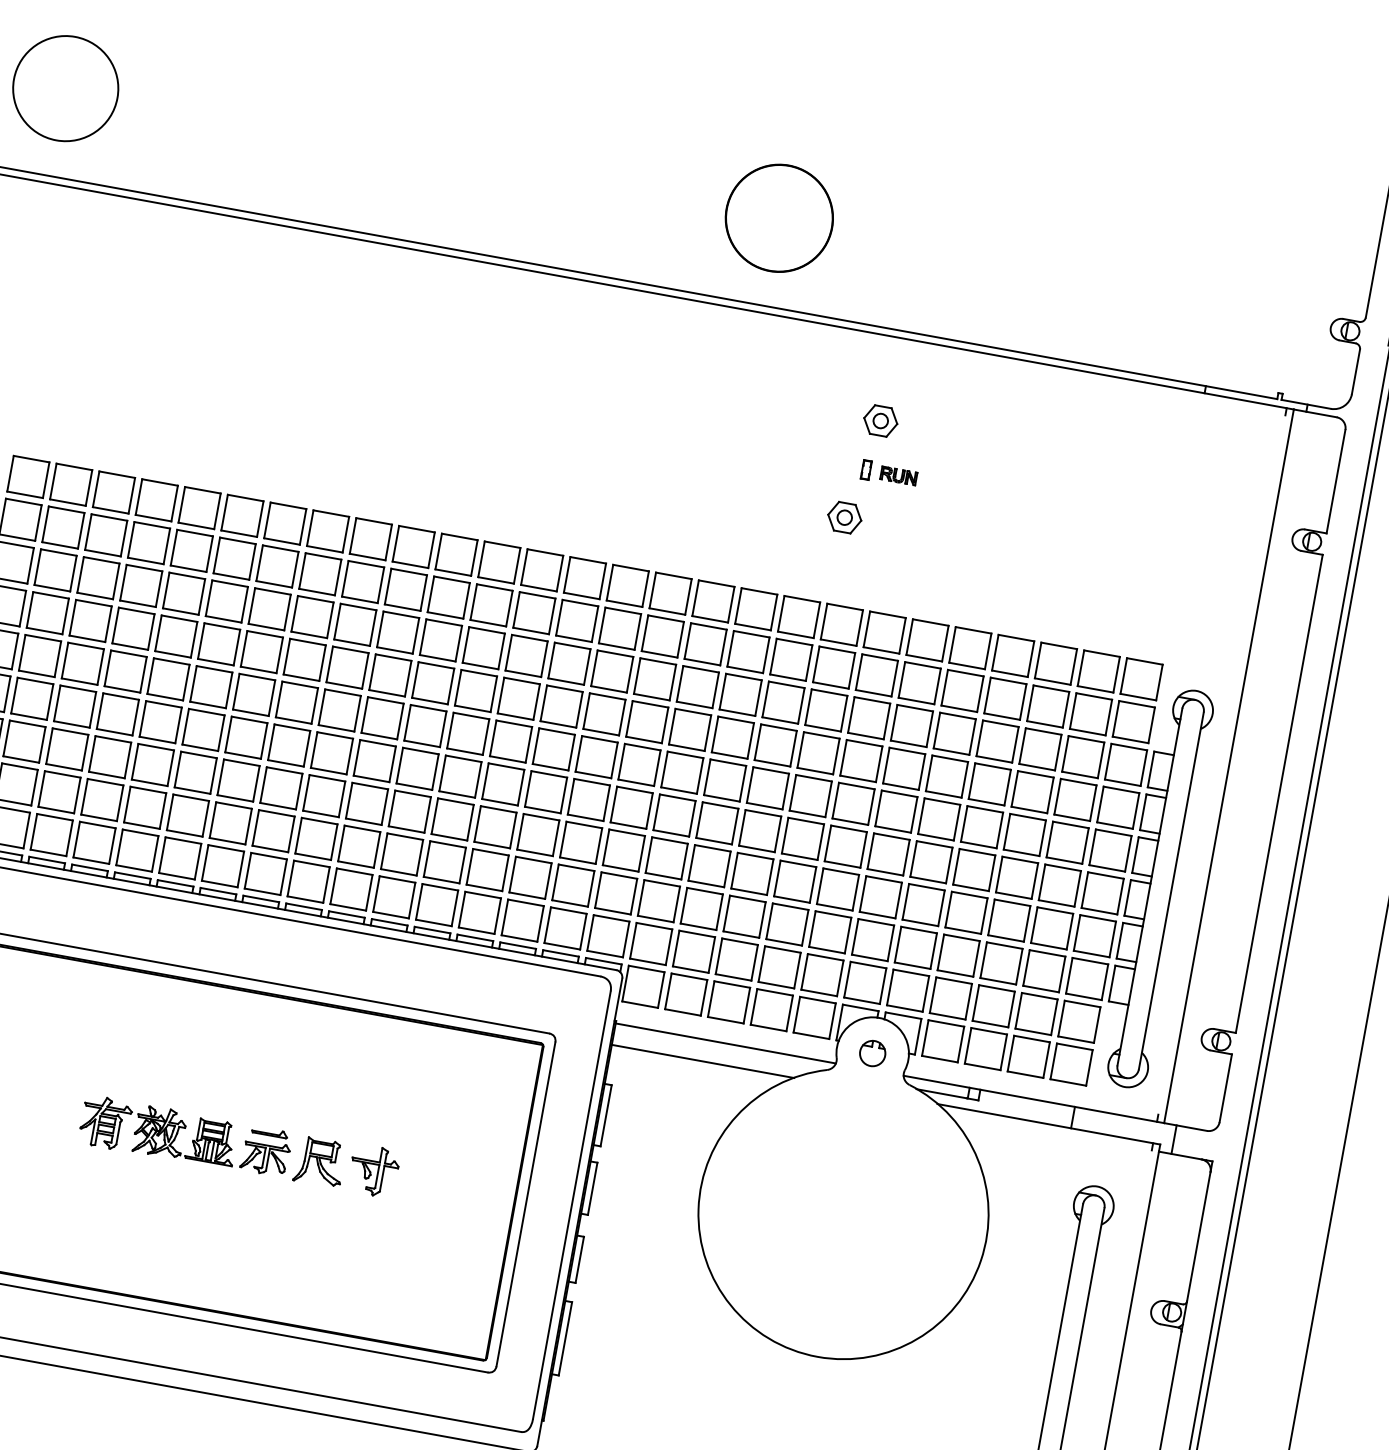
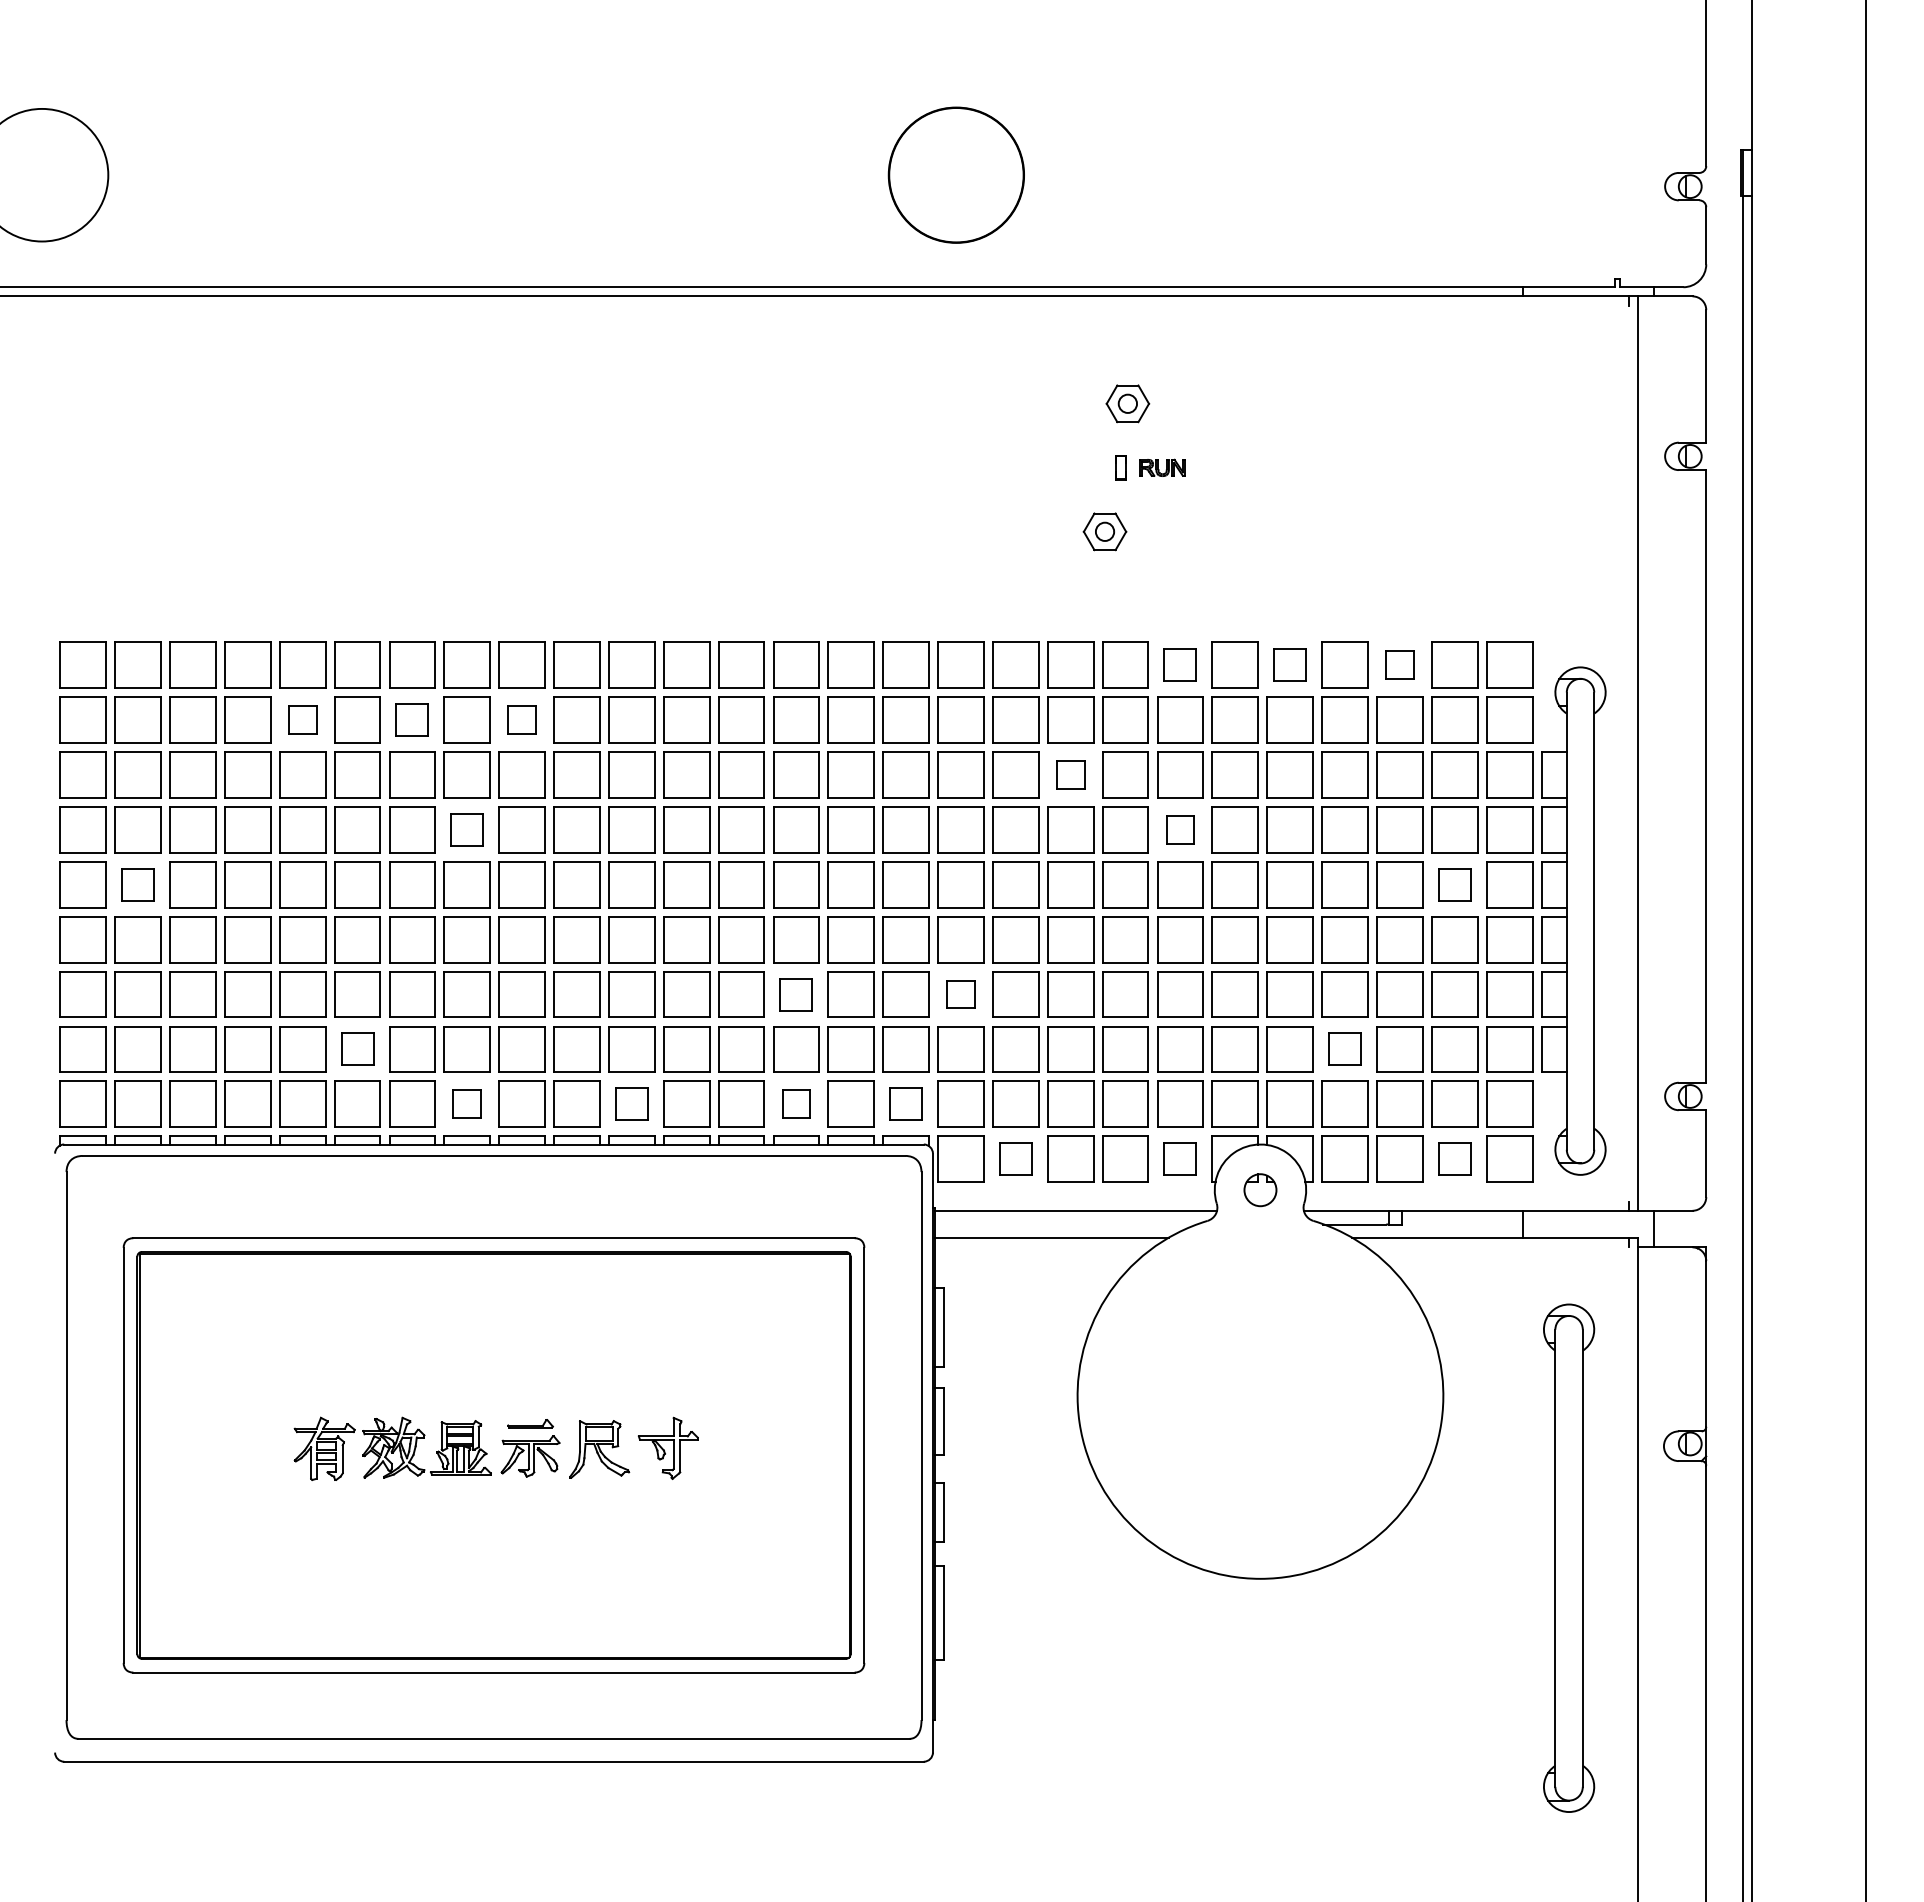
part: (191, 550) -> (302, 719), size x0.6
part: (277, 565) -> (412, 719), size x0.7
part: (362, 581) -> (521, 719), size x0.6
part: (884, 631) -> (1180, 664), size x0.7
part: (969, 647) -> (1289, 664), size x0.7
part: (39, 655) -> (137, 884), size x0.7
part: (304, 659) -> (466, 829), size x0.7
part: (1055, 663) -> (1399, 664), size x0.6
part: (783, 702) -> (1070, 774), size x0.6
part: (861, 760) -> (1180, 829), size x0.6
part: (187, 815) -> (357, 1049), size x0.7
part: (538, 835) -> (796, 994), size x0.7
part: (1067, 842) -> (1454, 884), size x0.7
part: (666, 858) -> (960, 994), size x0.6
part: (265, 873) -> (466, 1103), size x0.6
part: (394, 896) -> (631, 1103), size x0.7
part: (522, 920) -> (796, 1103), size x0.6
part: (607, 935) -> (905, 1103), size x0.7
part: (958, 955) -> (1344, 1049), size x0.7
part: (686, 994) -> (1015, 1158), size x0.7
part: (814, 1017) -> (1180, 1158), size x0.7
part: (1028, 1056) -> (1454, 1158), size x0.7

